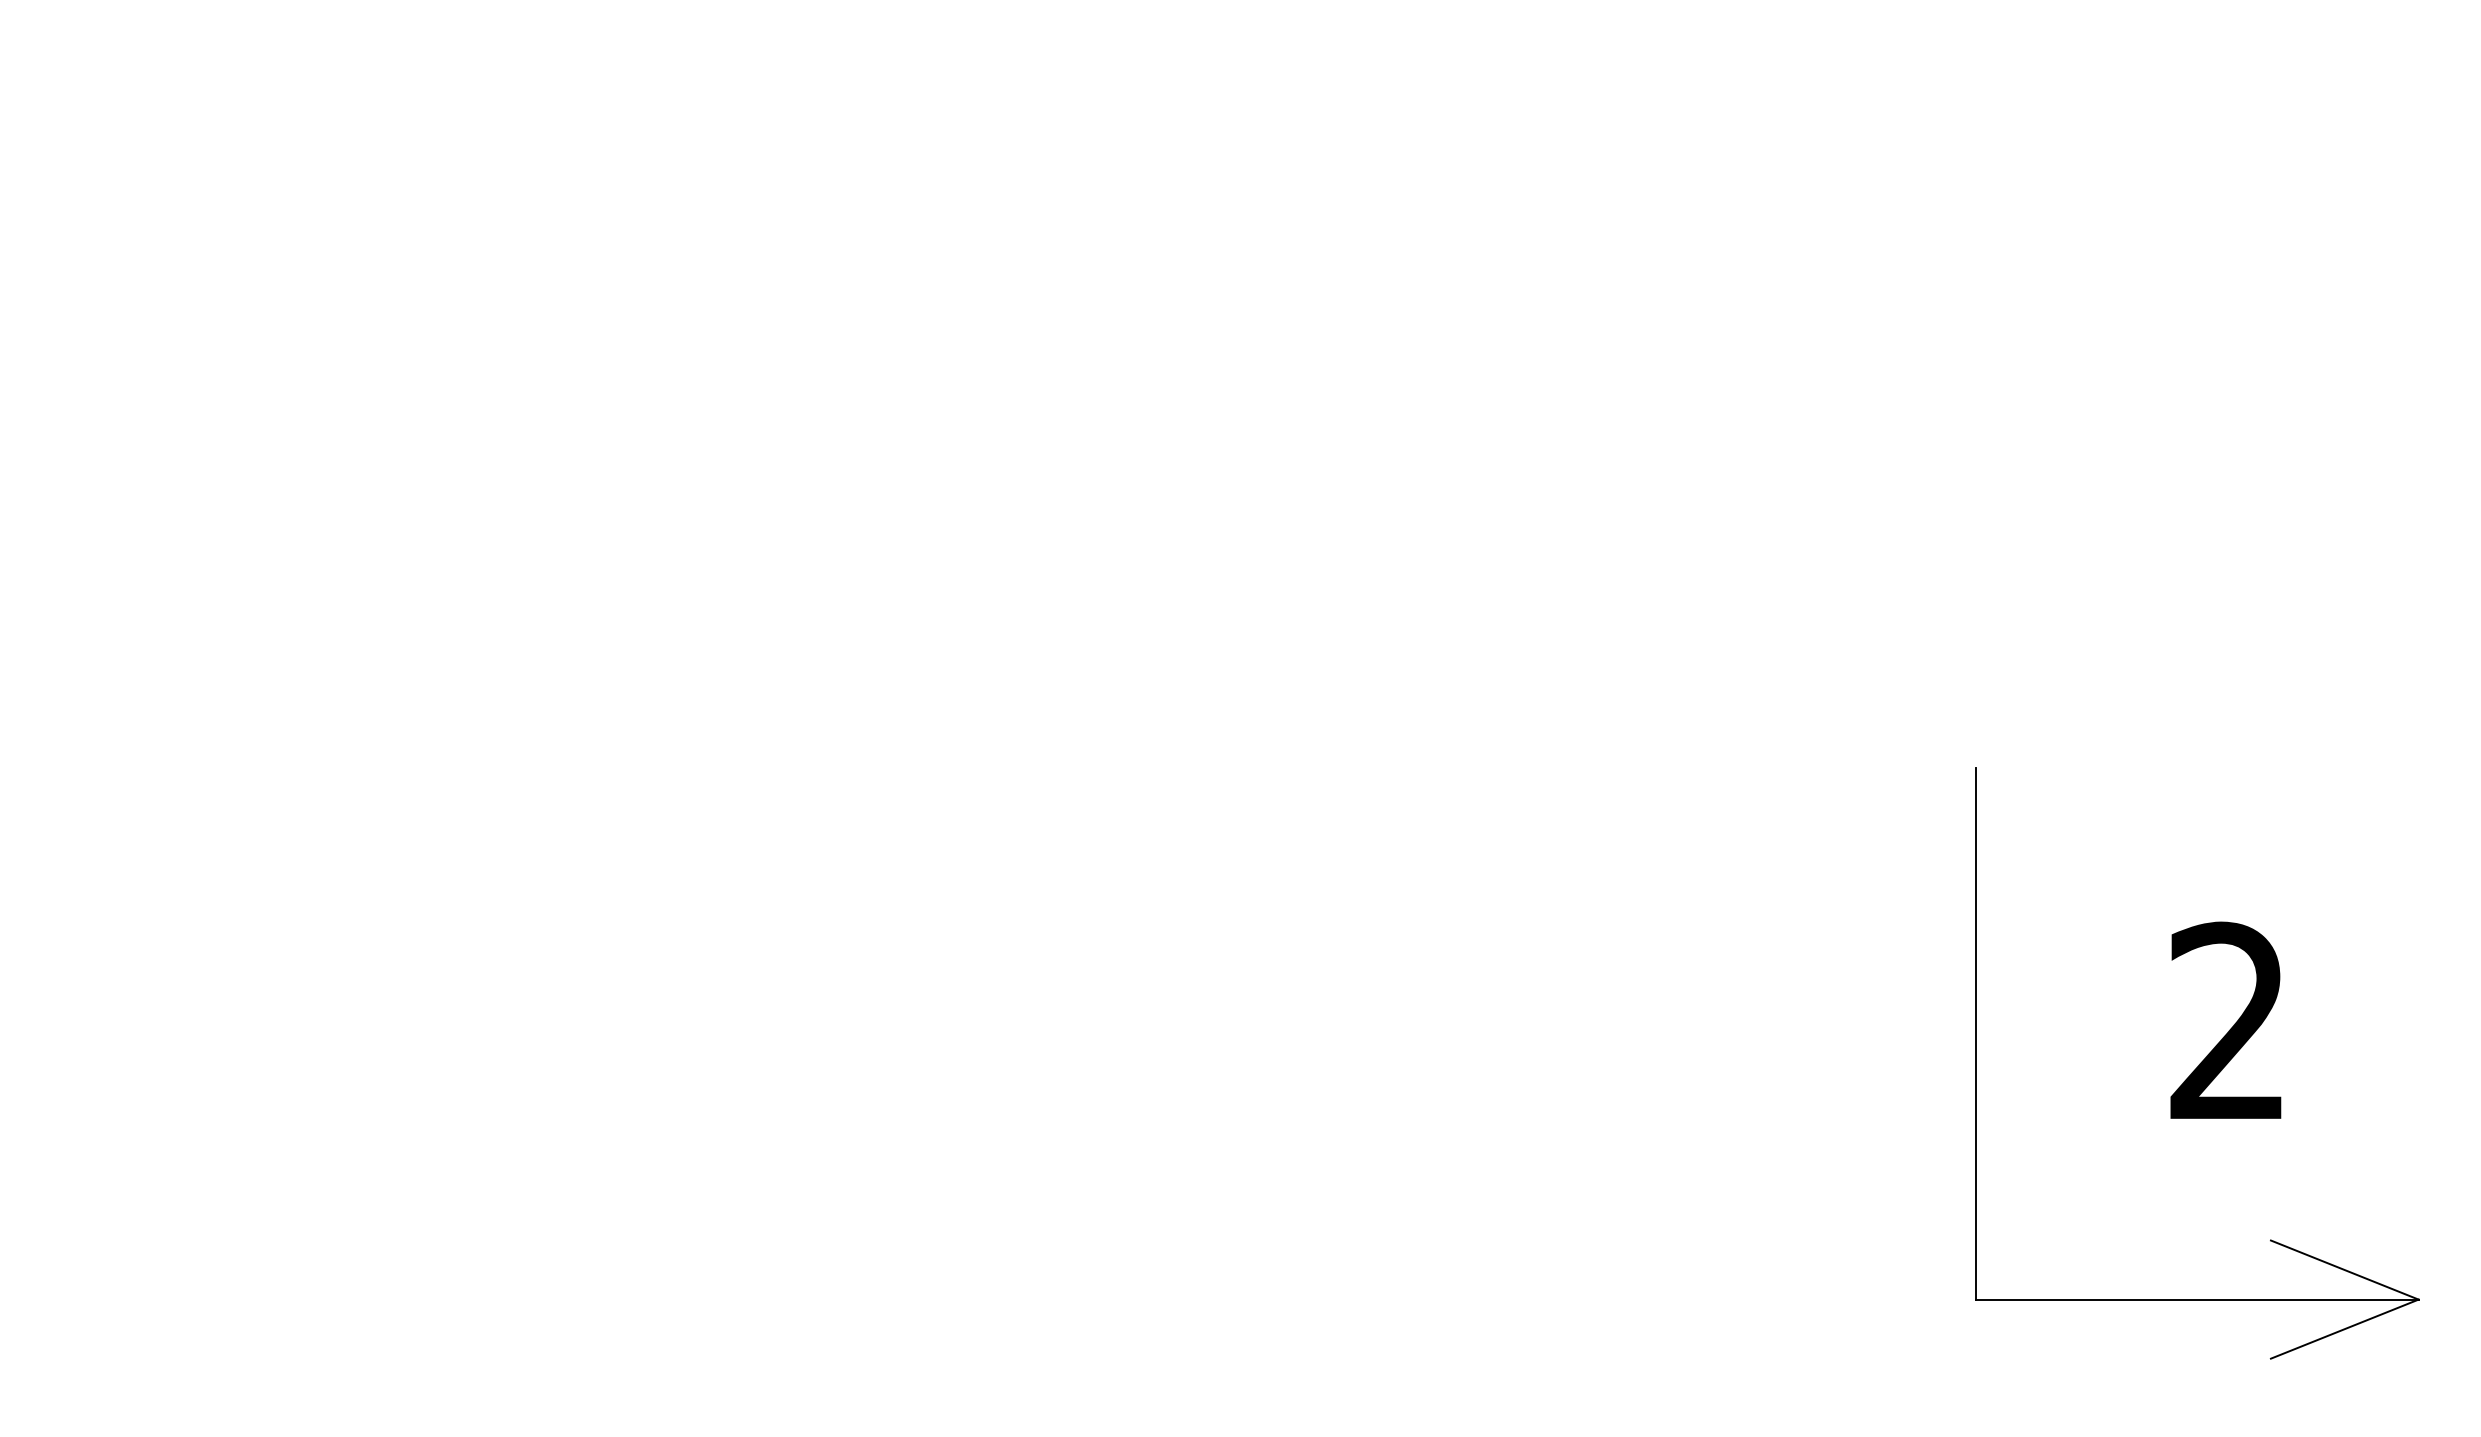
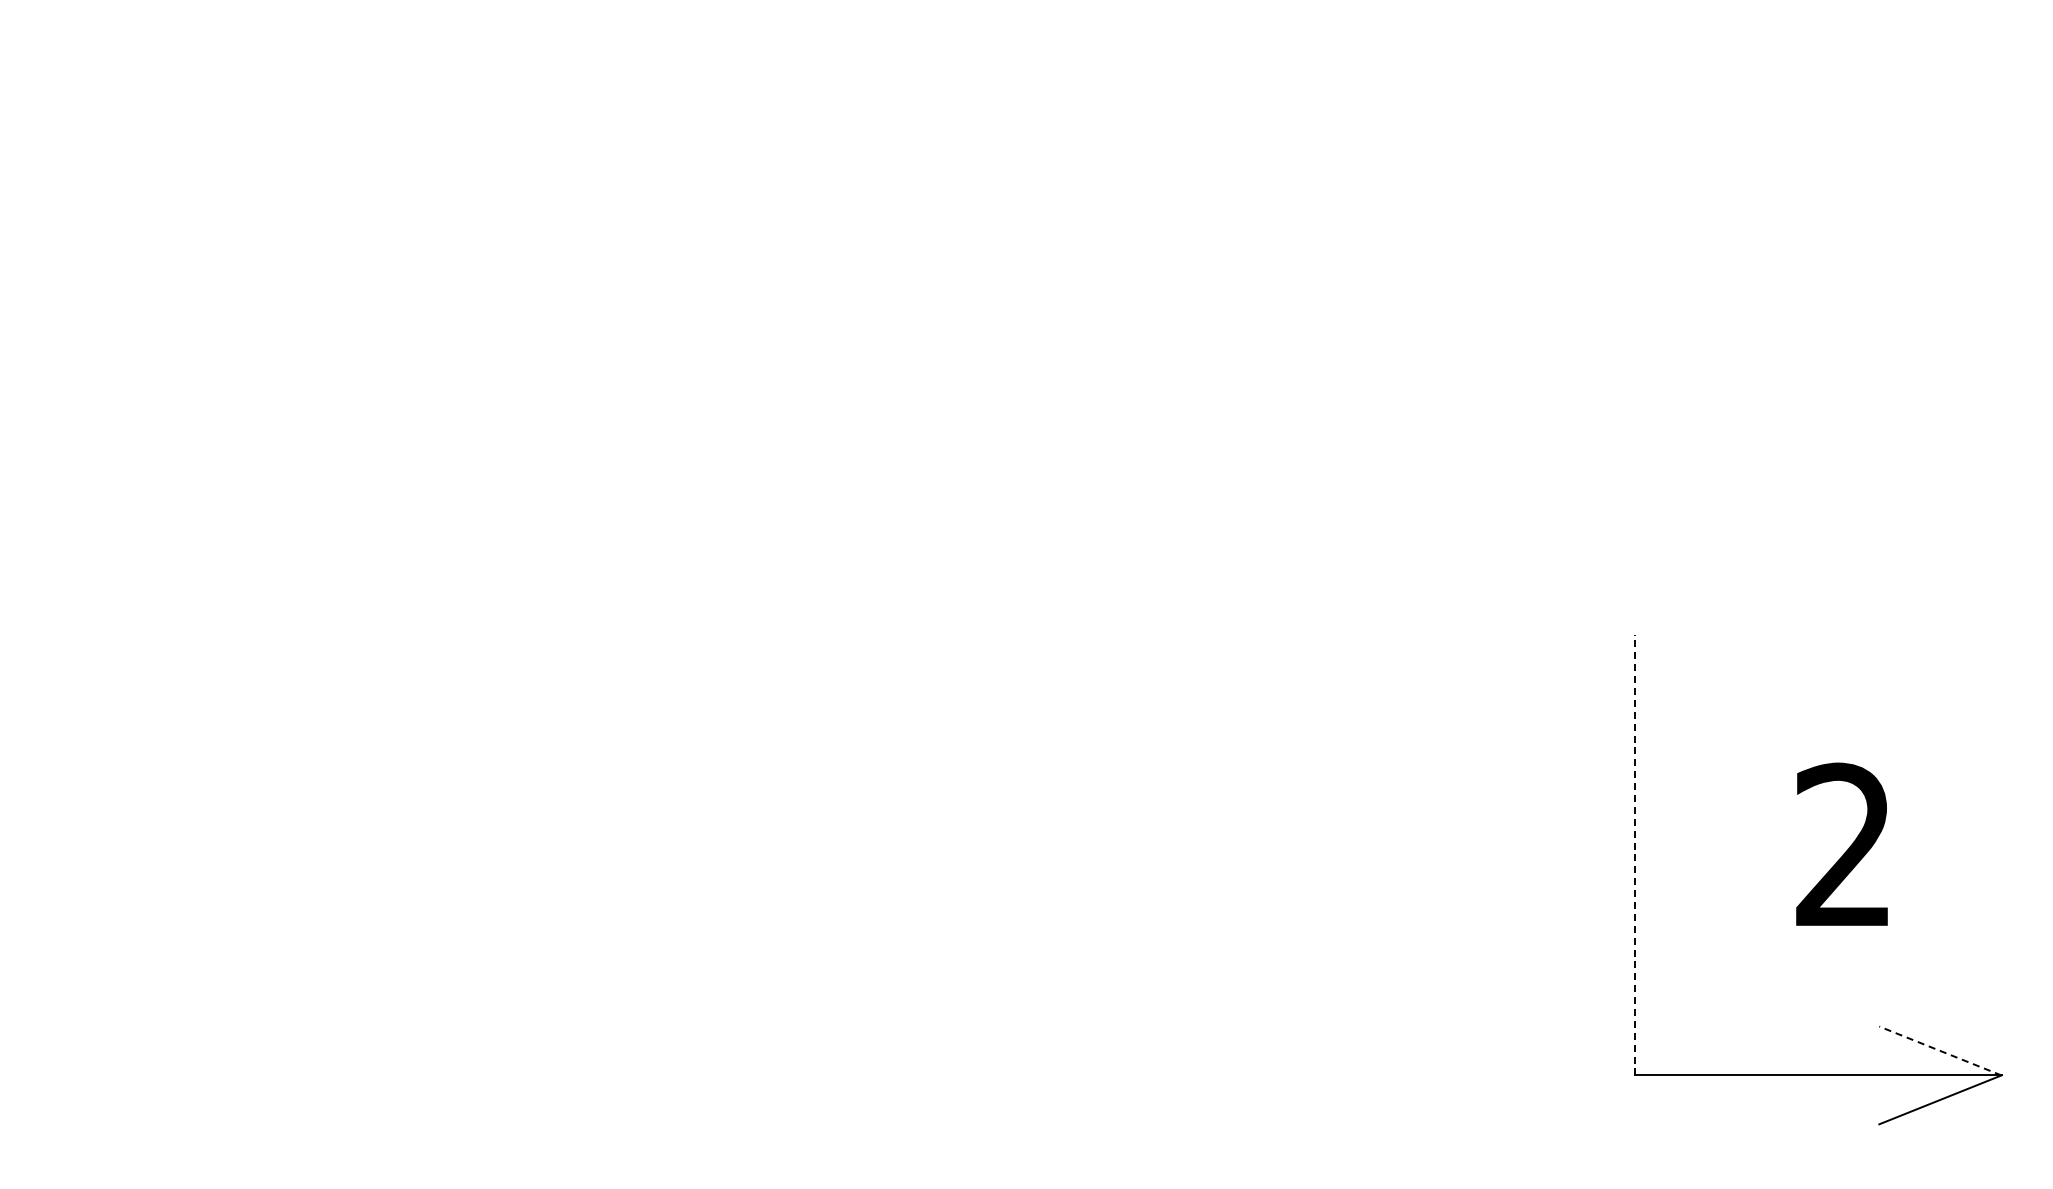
line: (1975, 1032) -> (1634, 854), solid -> dashed
line: (2344, 1269) -> (1940, 1050), solid -> dashed

